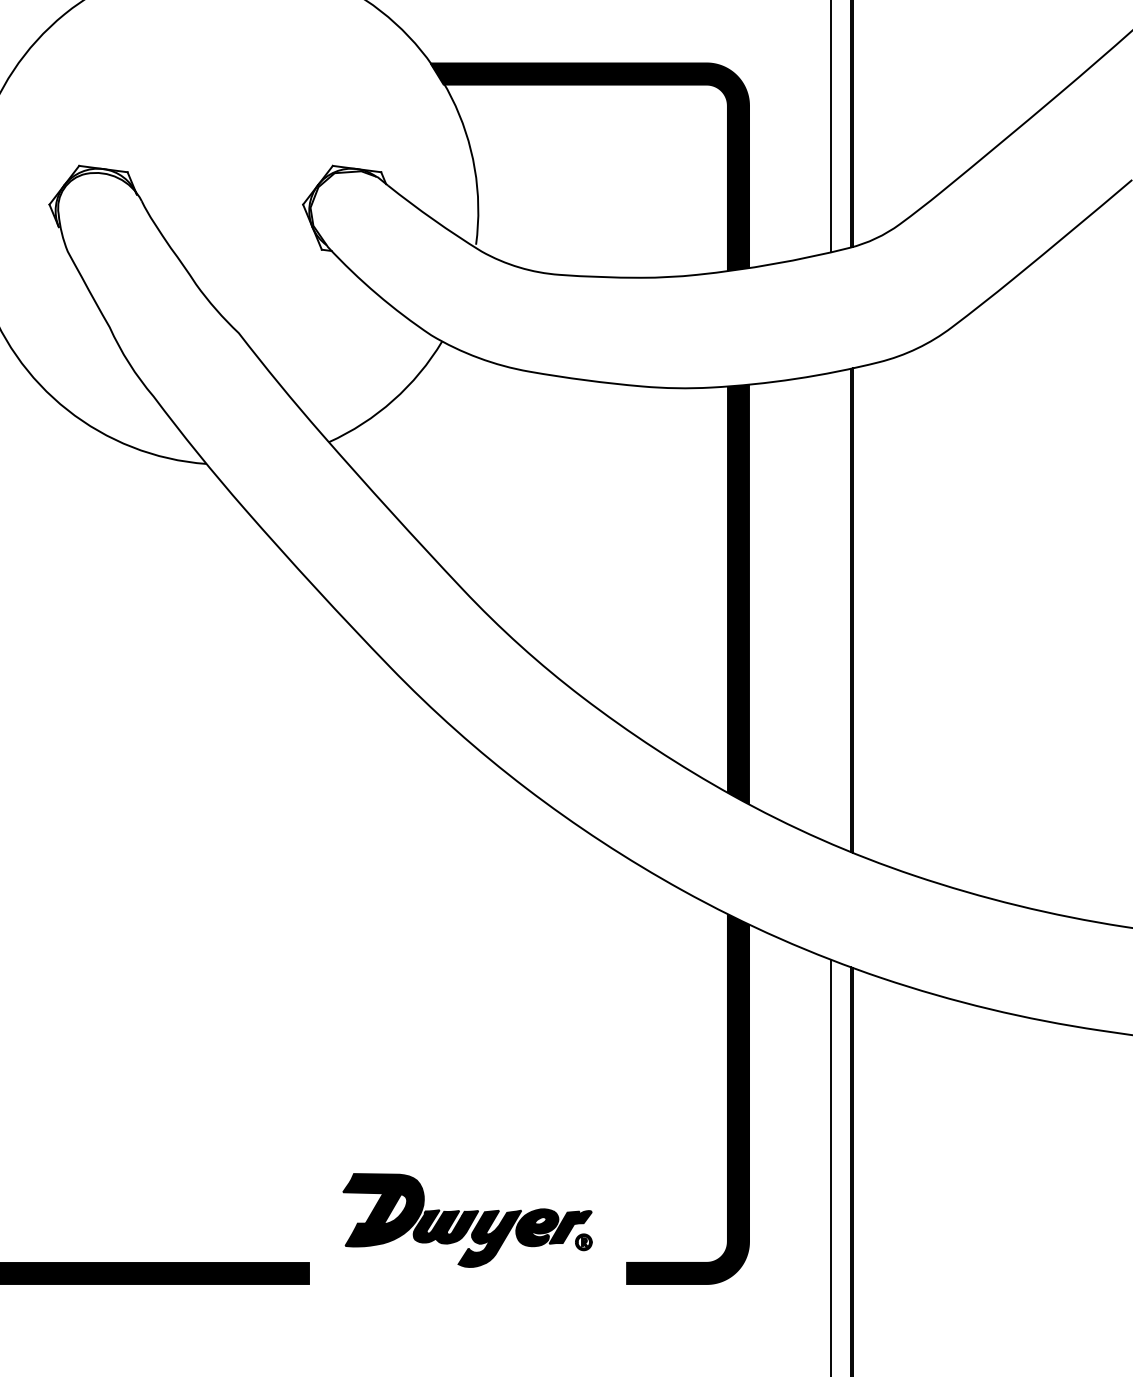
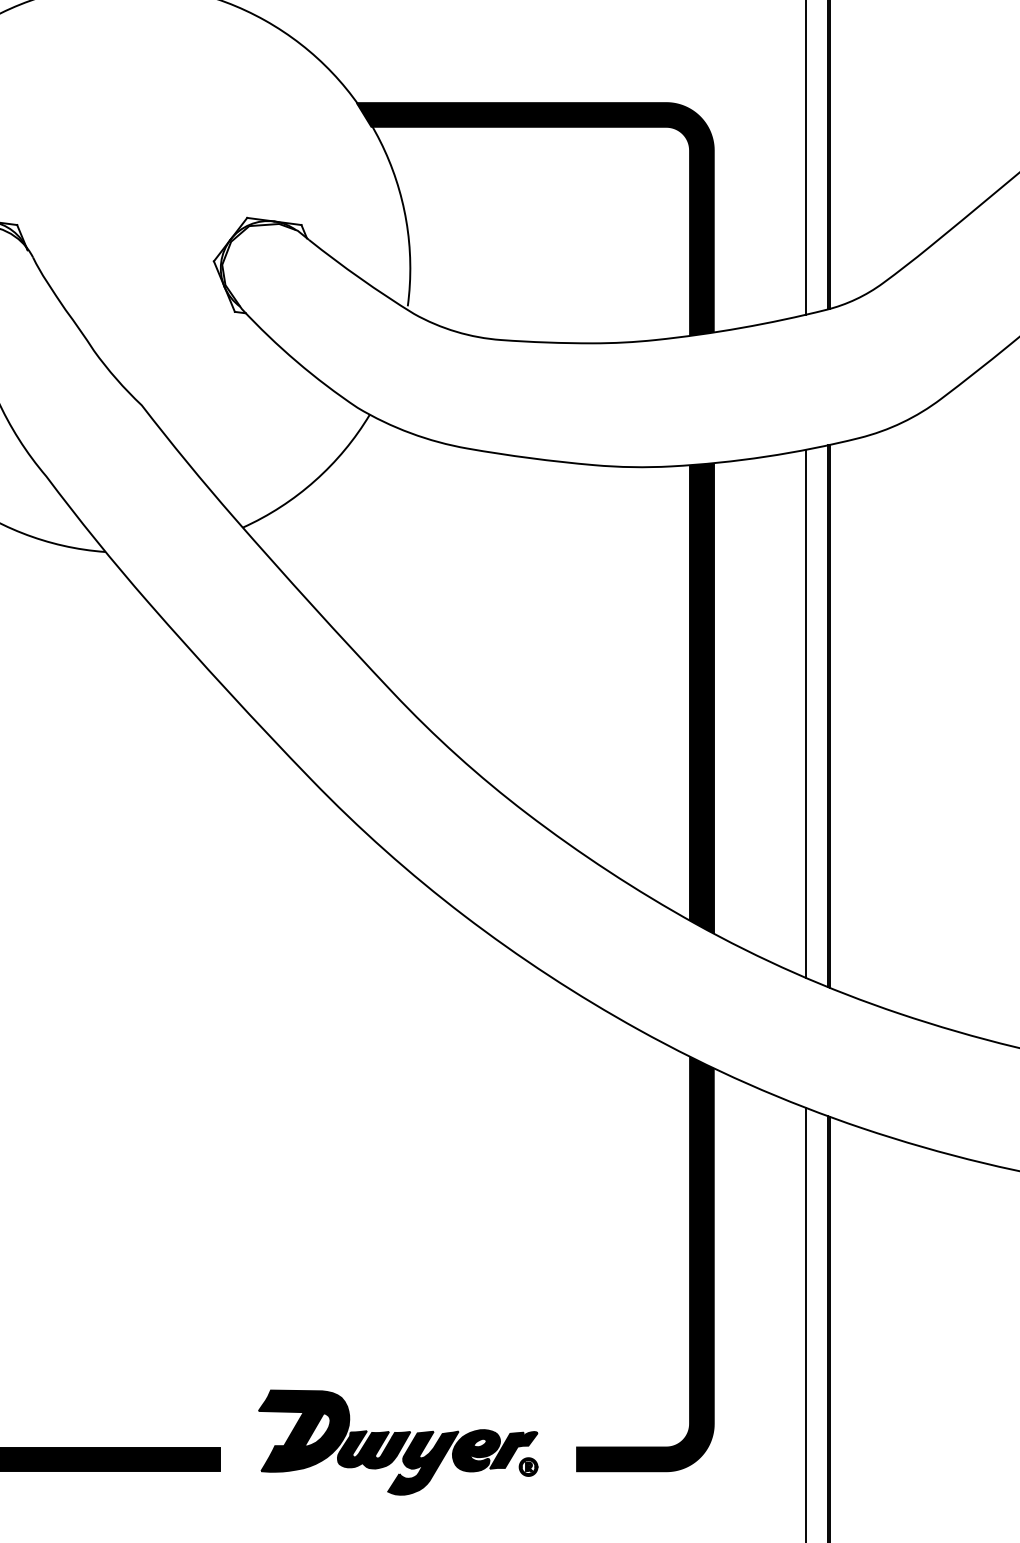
line: (831, 607) -> (806, 712), added
part: (467, 1220) -> (398, 1442), moved

